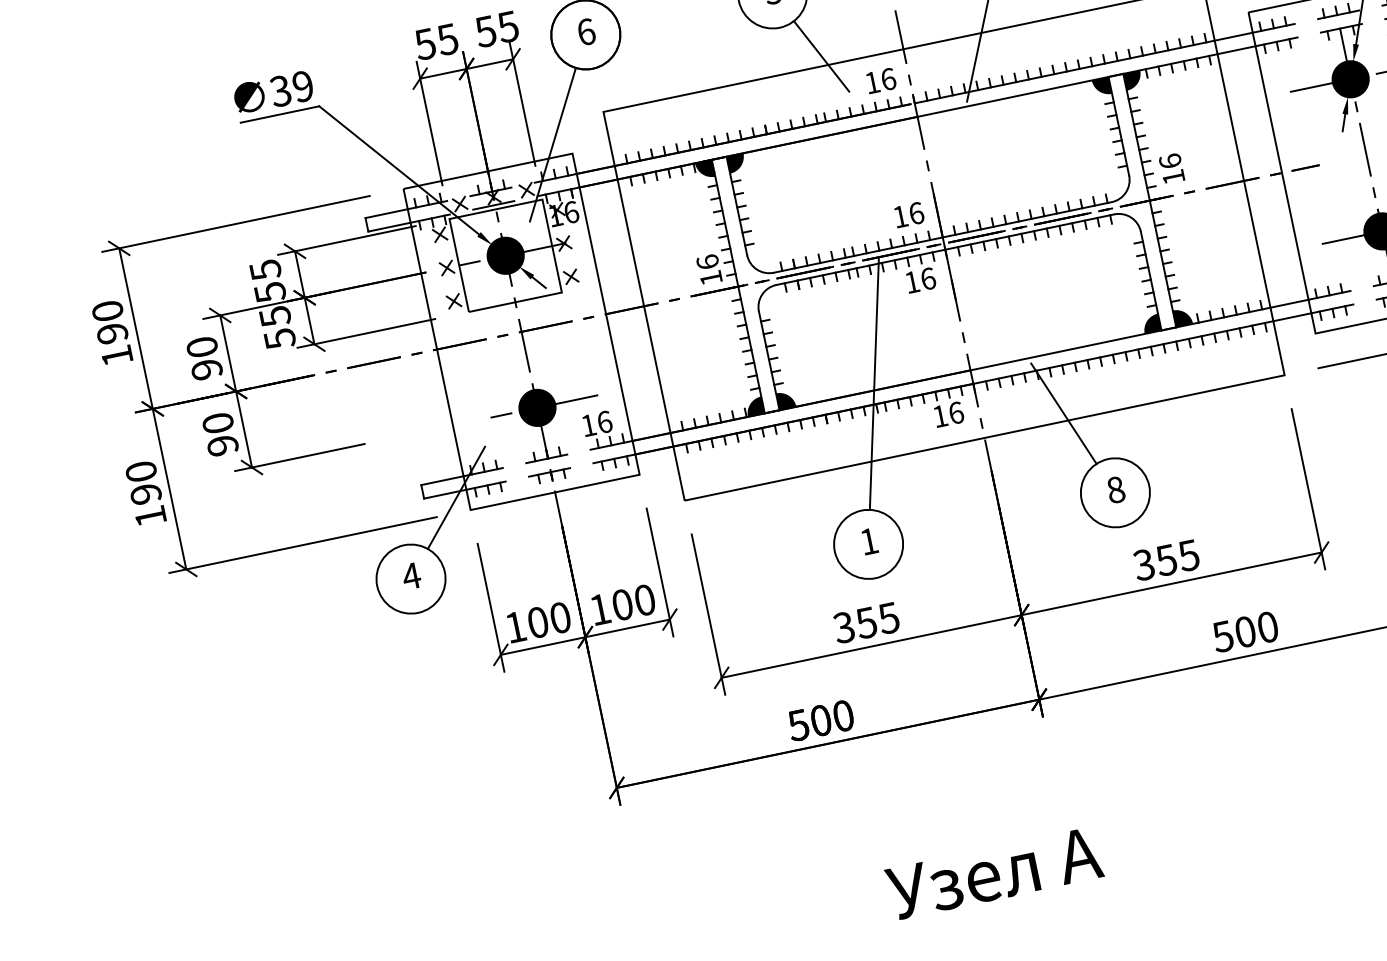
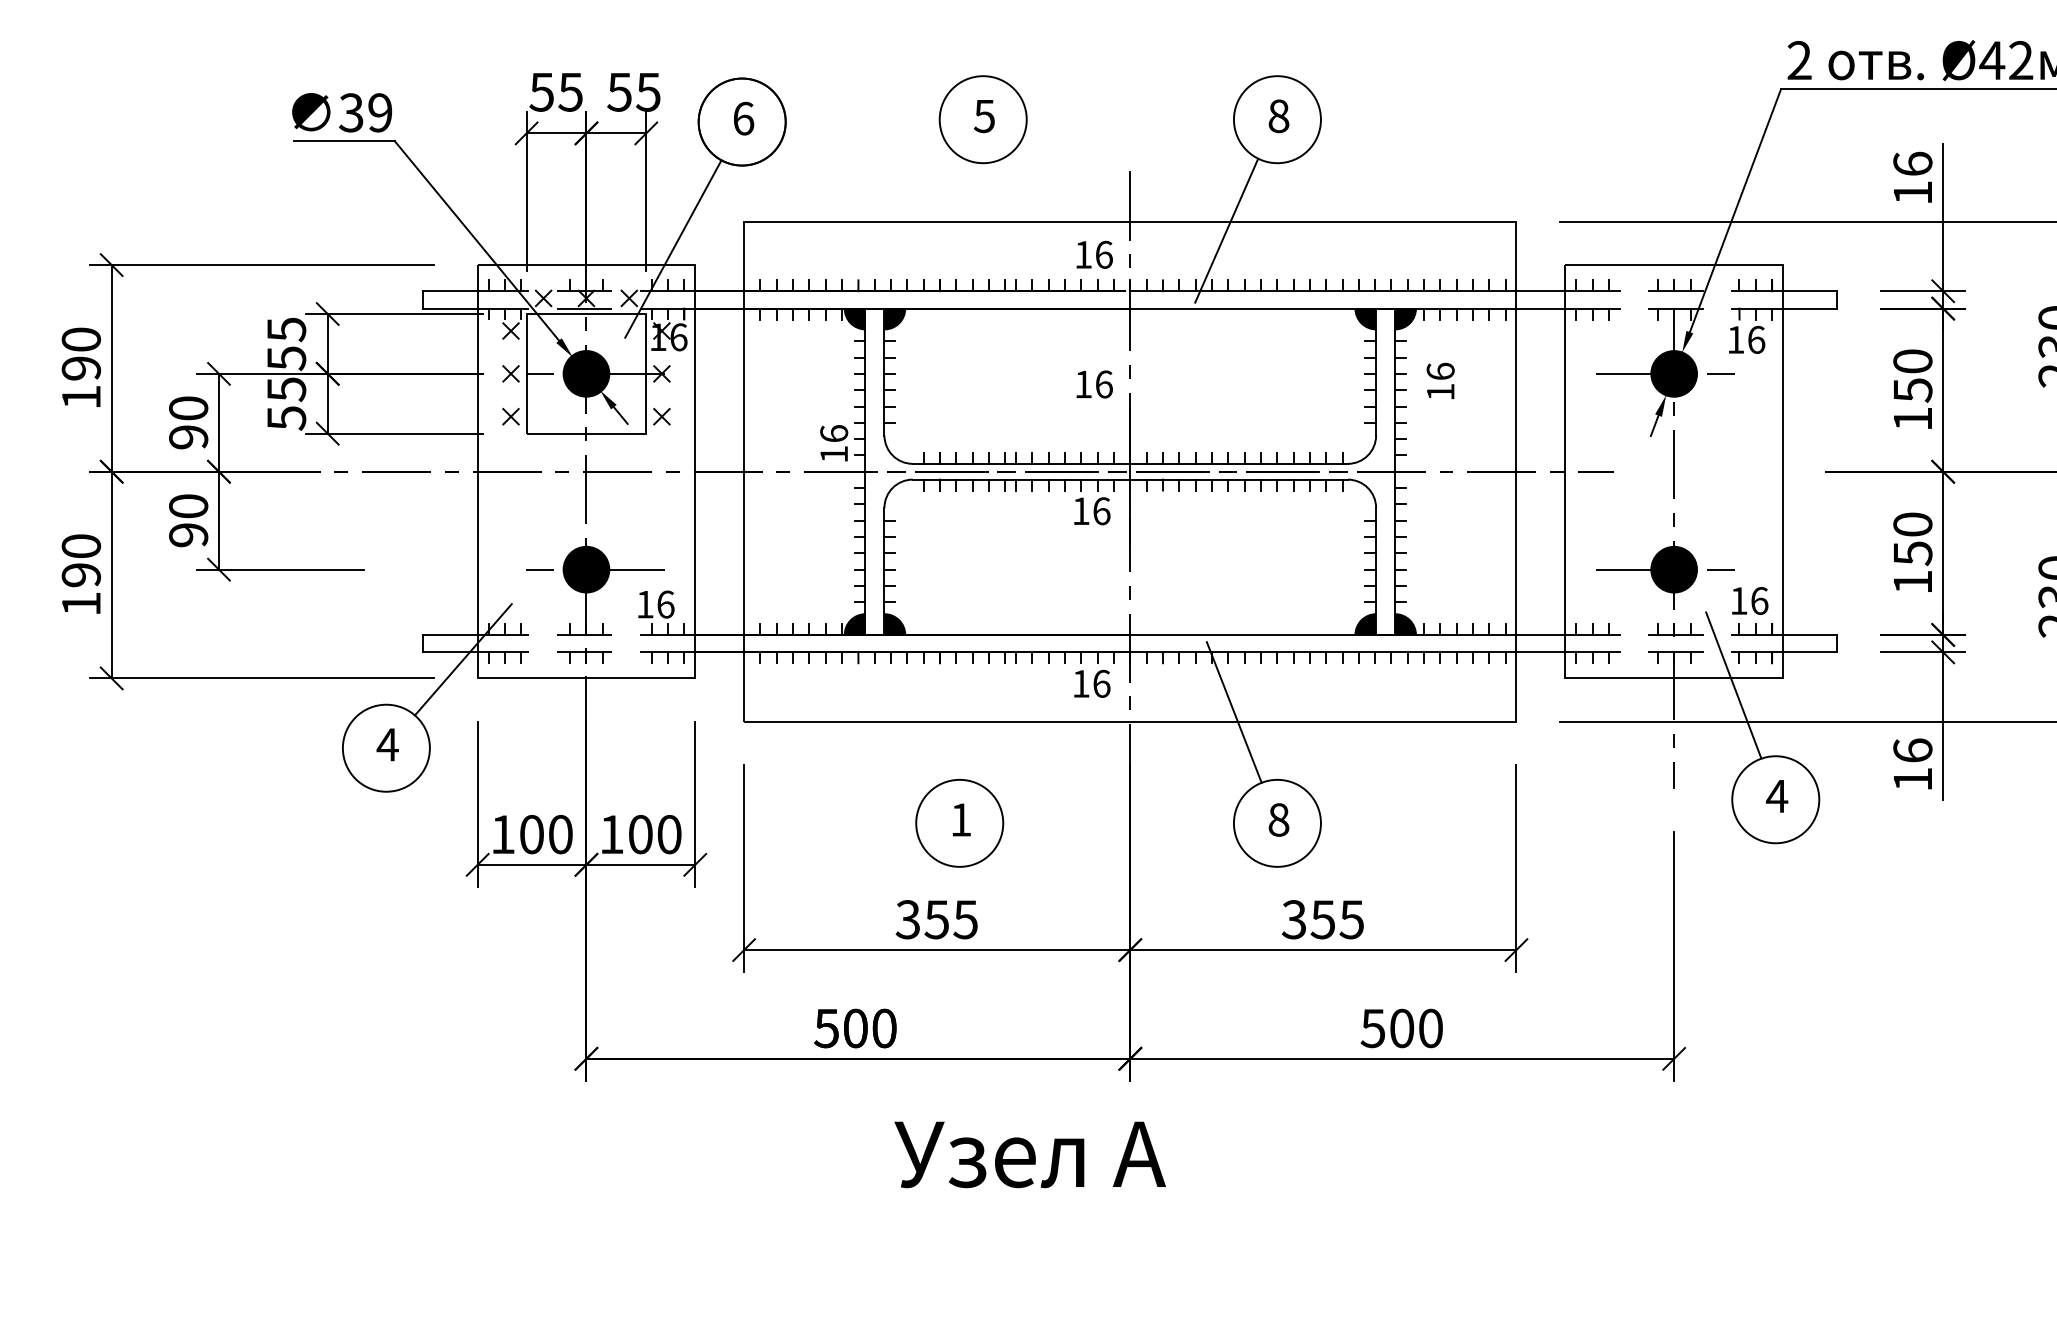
line: (821, 55) -> (1027, 208), removed
text: (1171, 168) -> (1440, 380), moved
text: (909, 215) -> (1094, 384), moved
line: (873, 384) -> (1007, 627), removed
text: (993, 873) -> (1029, 1154), moved

